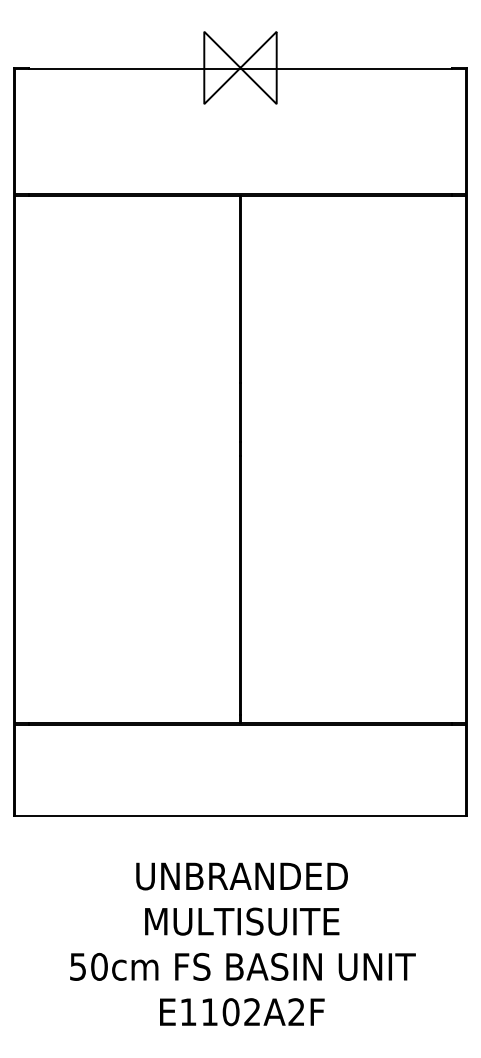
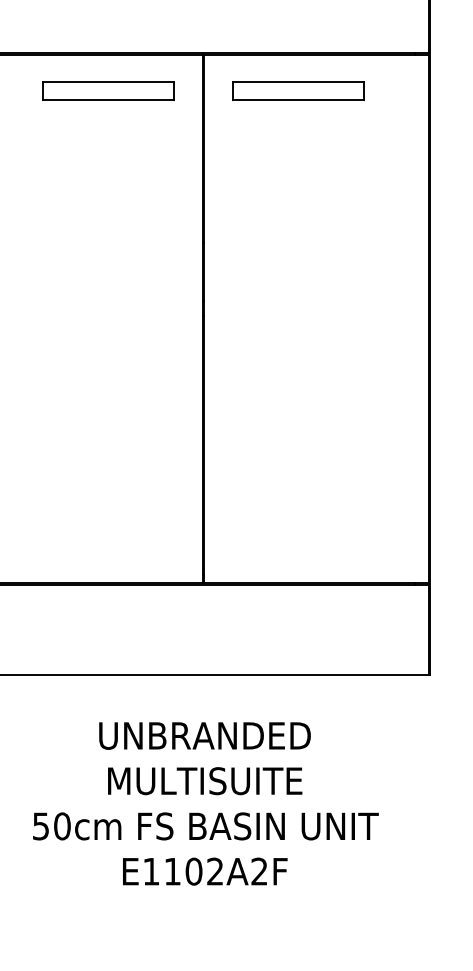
part: (145, 231) -> (108, 91), added
part: (335, 231) -> (298, 91), added

